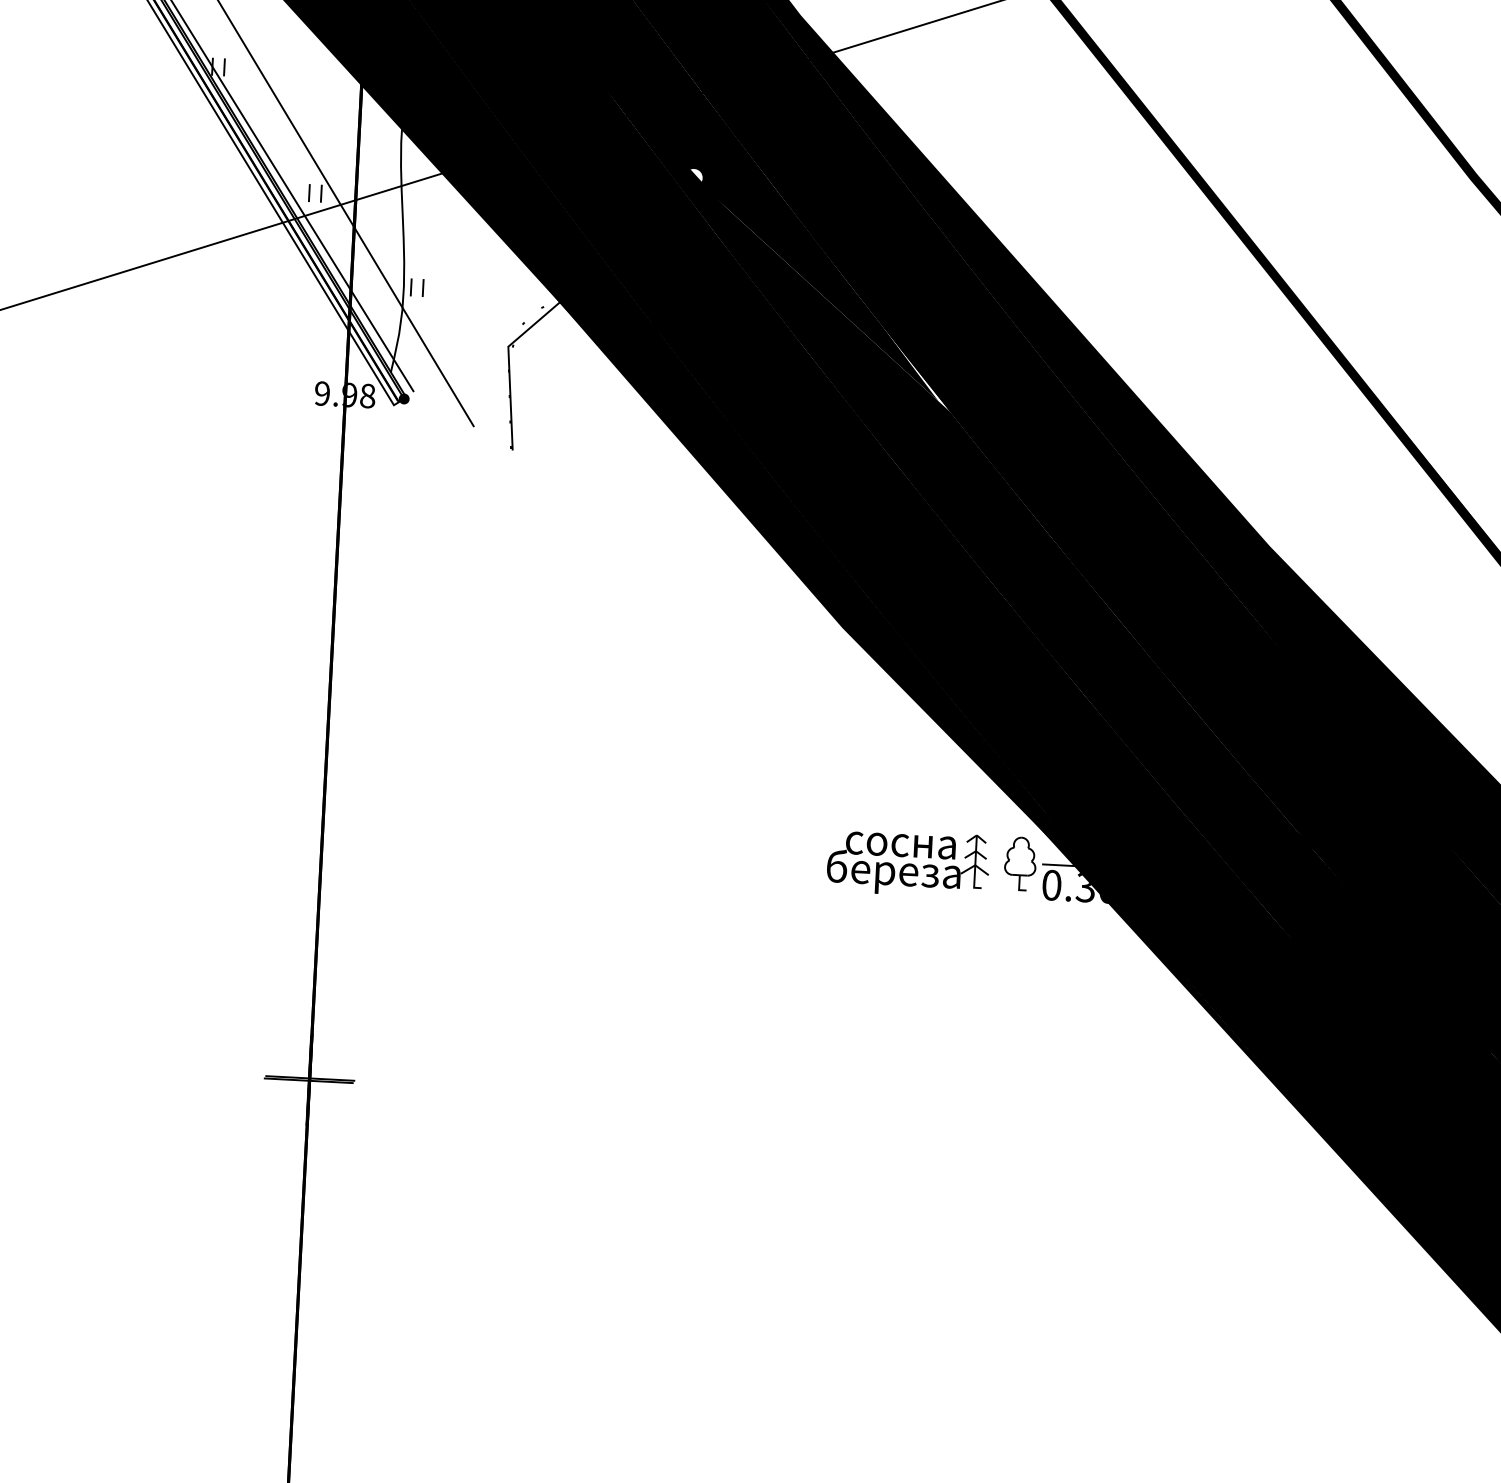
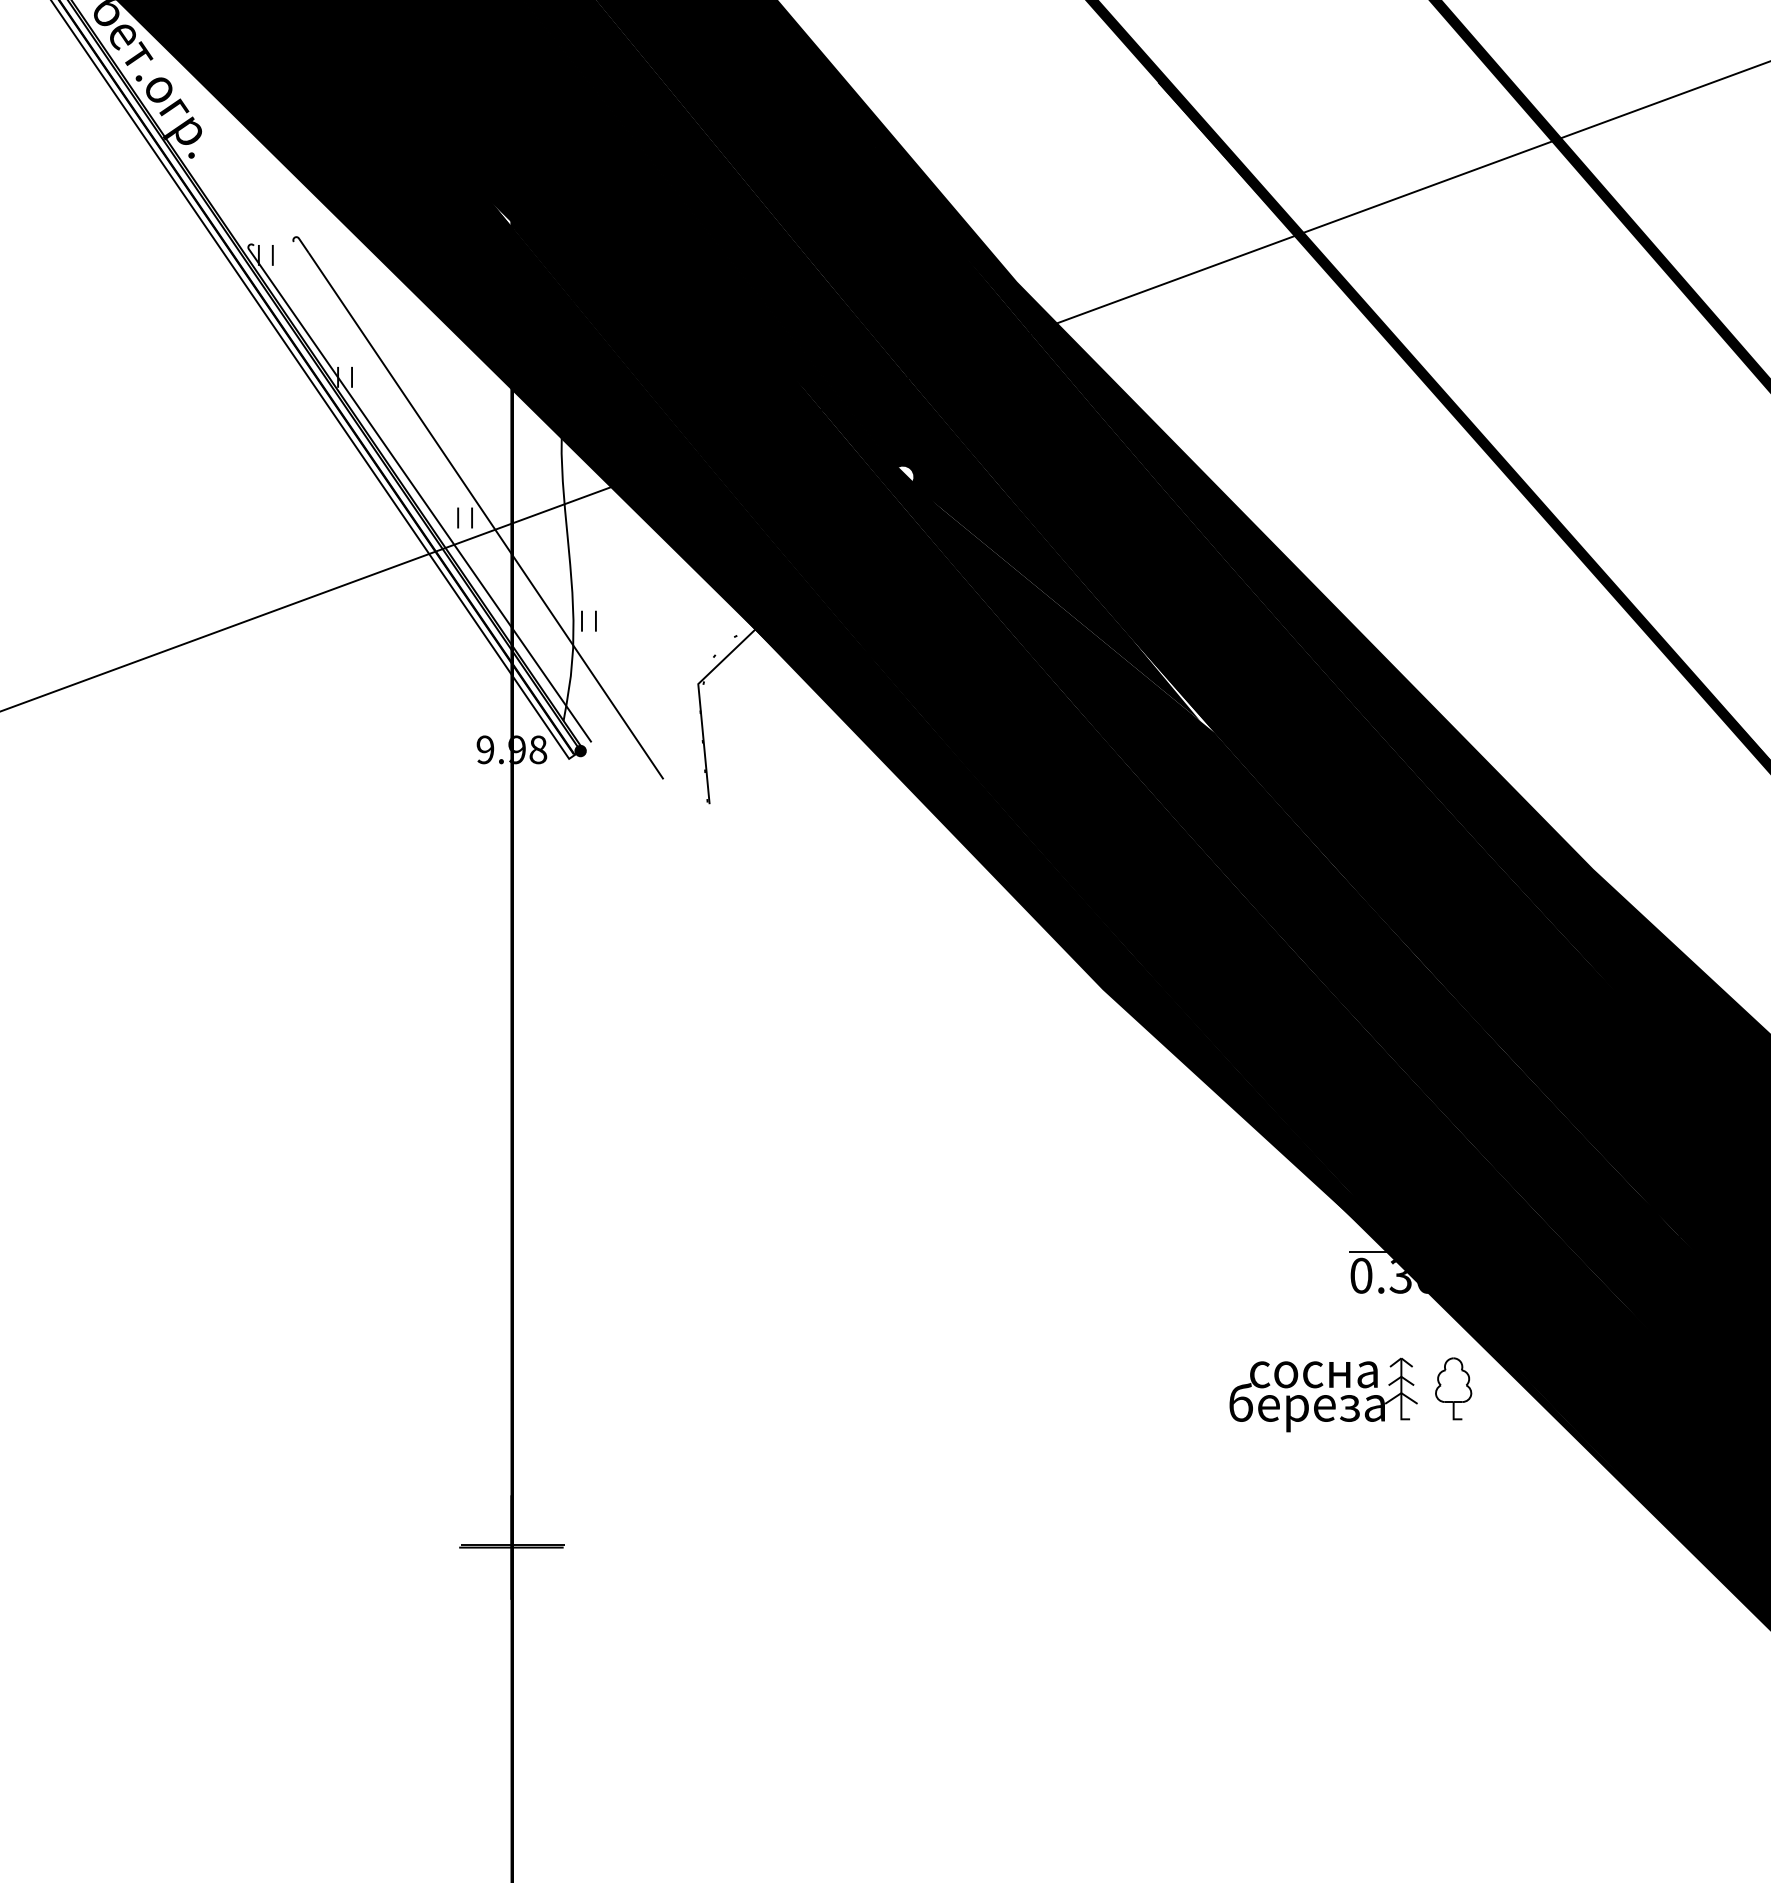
part: (931, 864) -> (1350, 1394), moved

